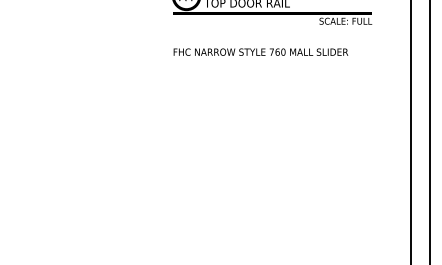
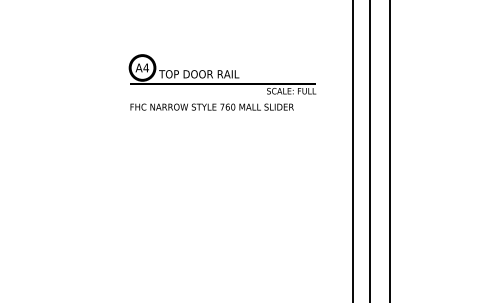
text: (260, 51) -> (211, 106), moved

